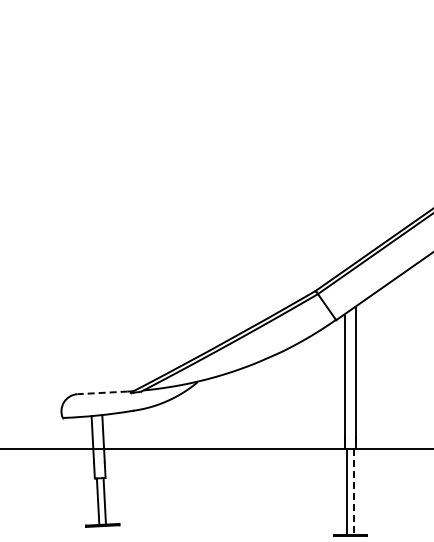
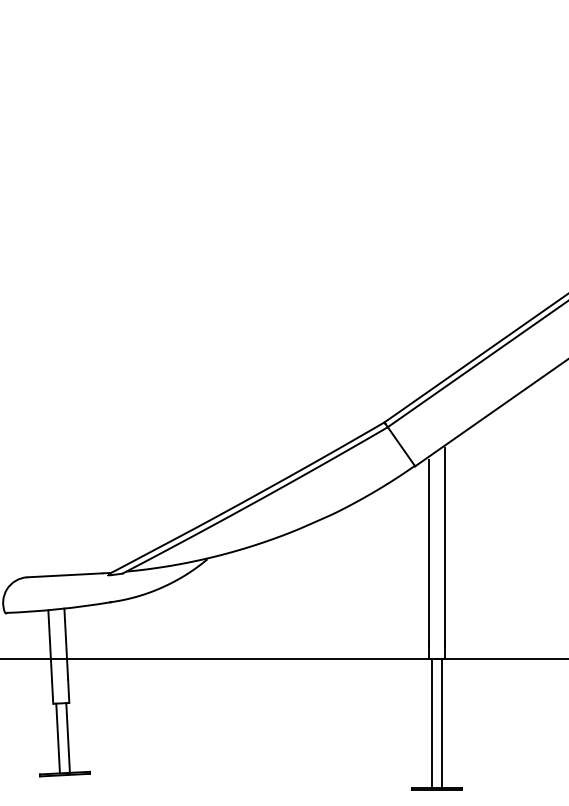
line: (102, 392) -> (64, 574), dashed -> solid
line: (353, 492) -> (441, 724), dashed -> solid

